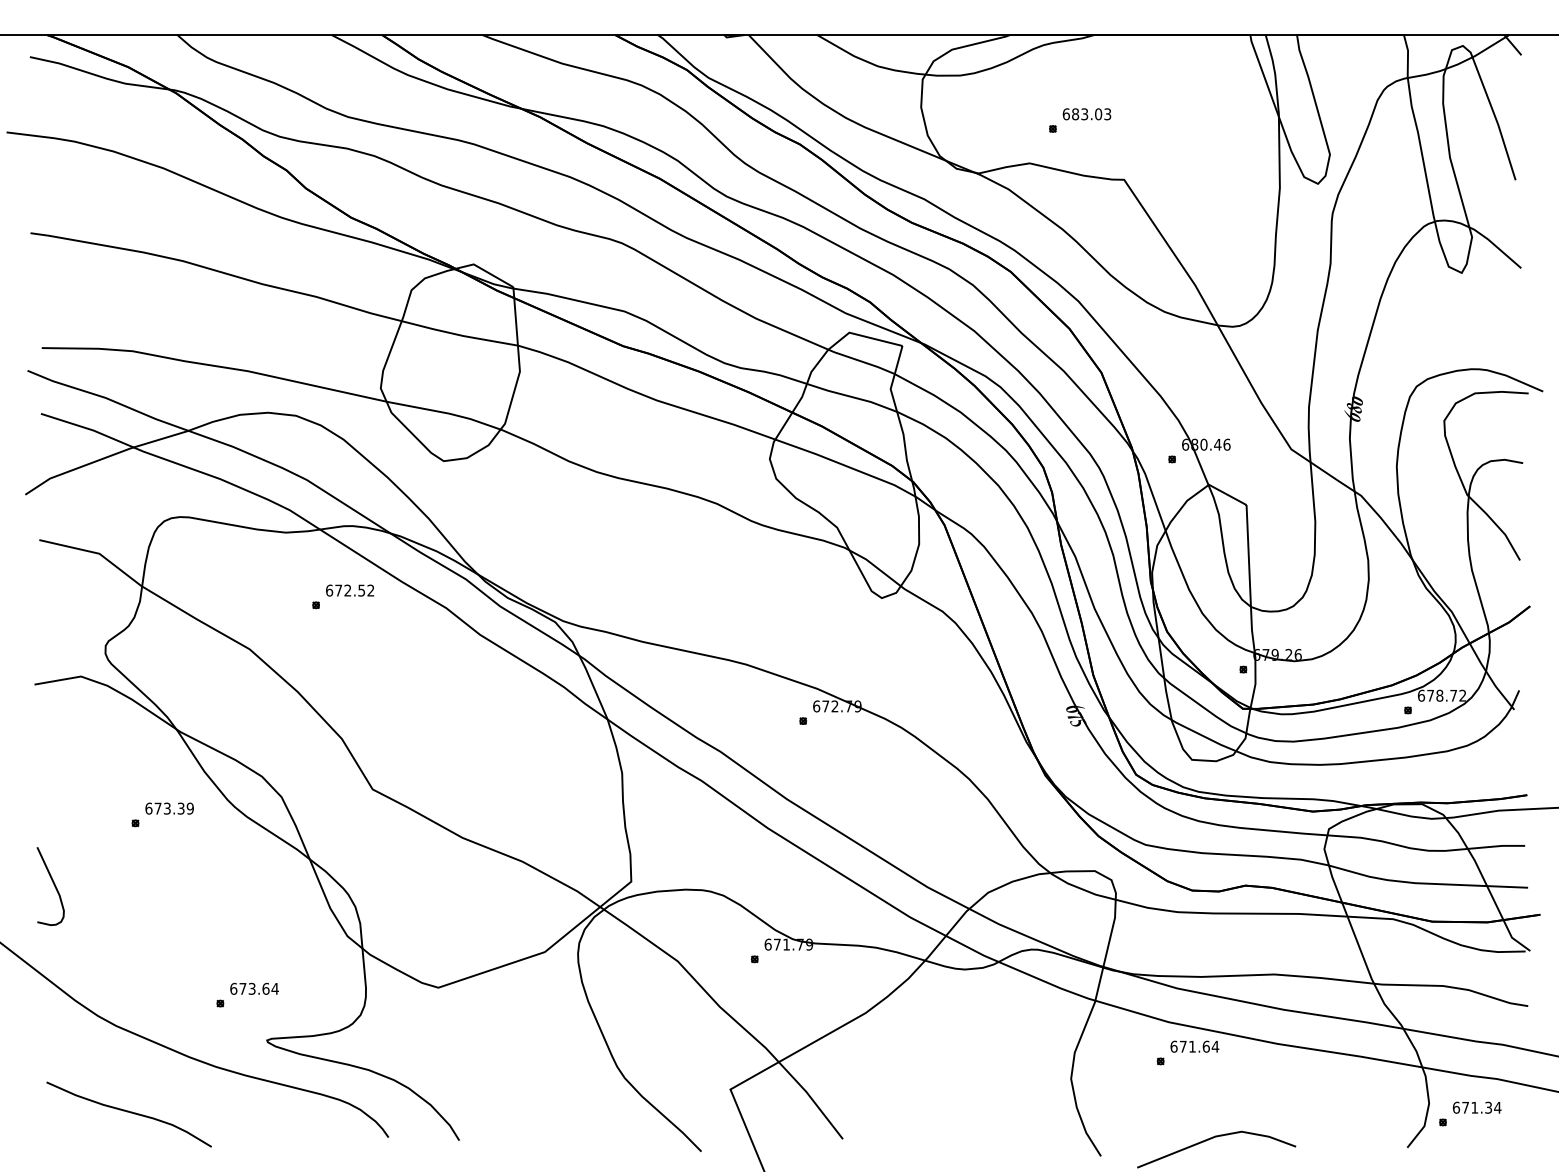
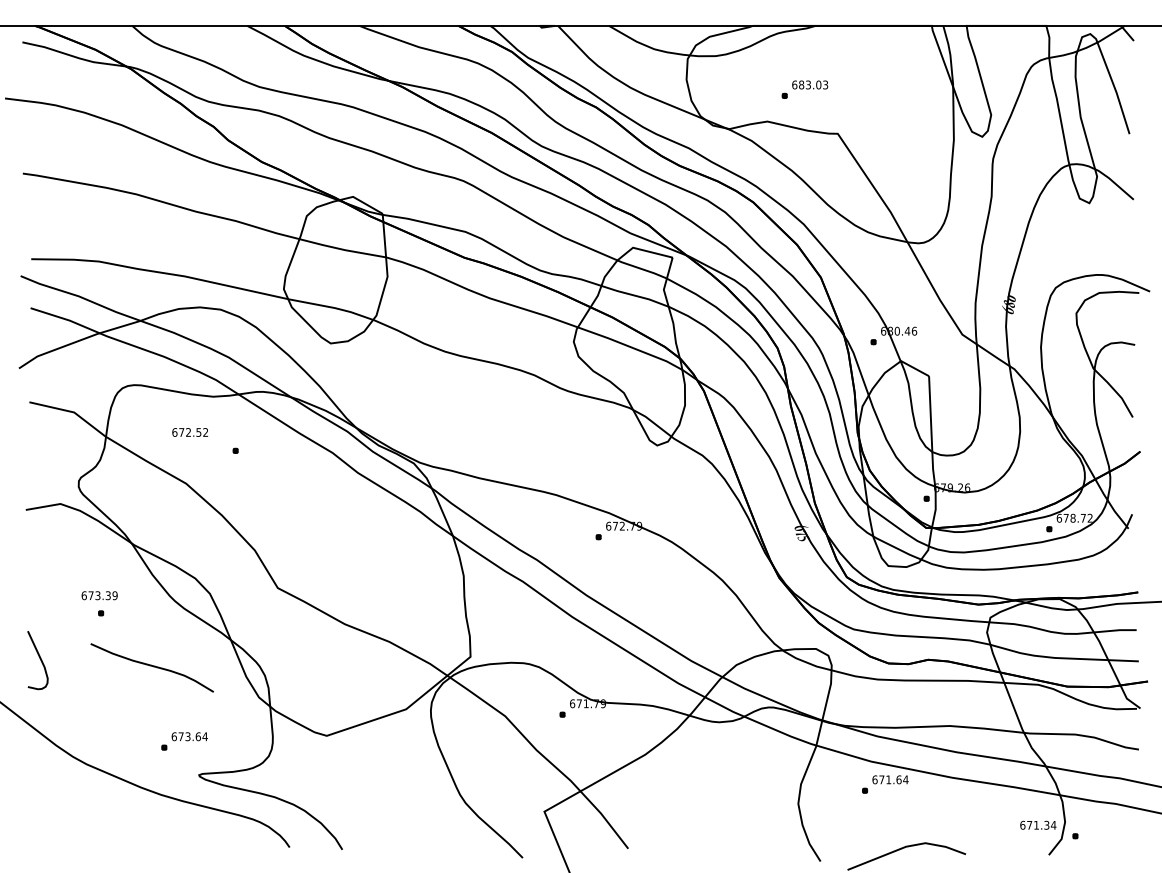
text: (350, 590) -> (190, 432), moved
text: (169, 808) -> (99, 595), moved
text: (1476, 1107) -> (1037, 825), moved
curve: (128, 1112) -> (151, 666), moved

